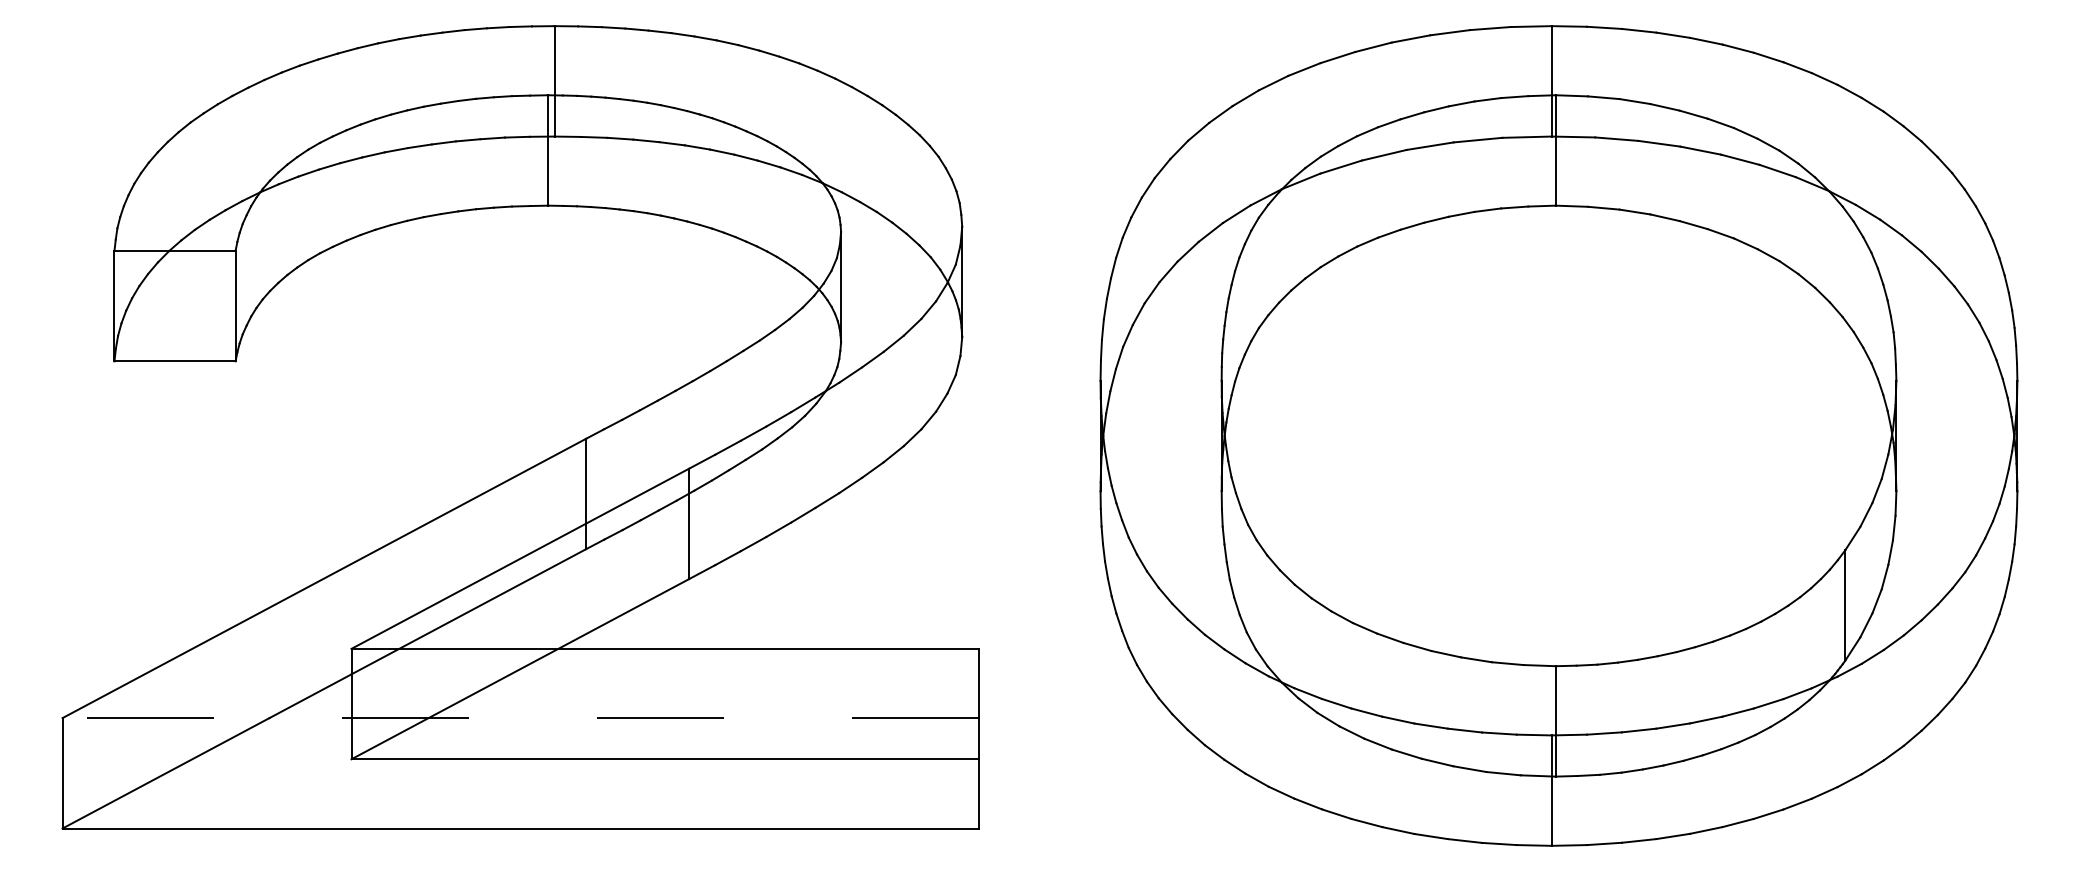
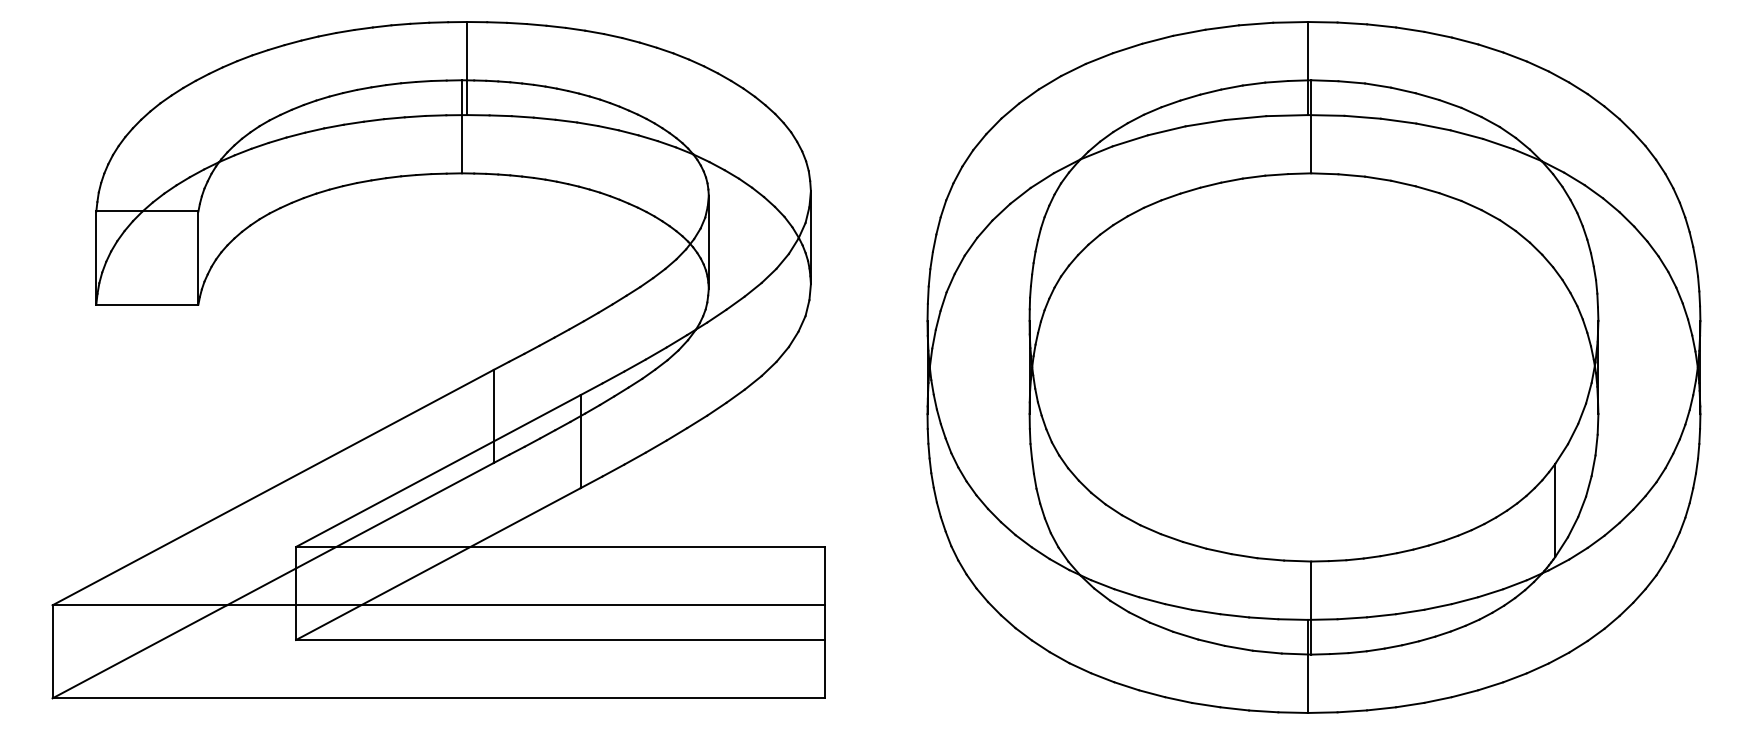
line: (520, 718) -> (438, 605), dashed -> solid

